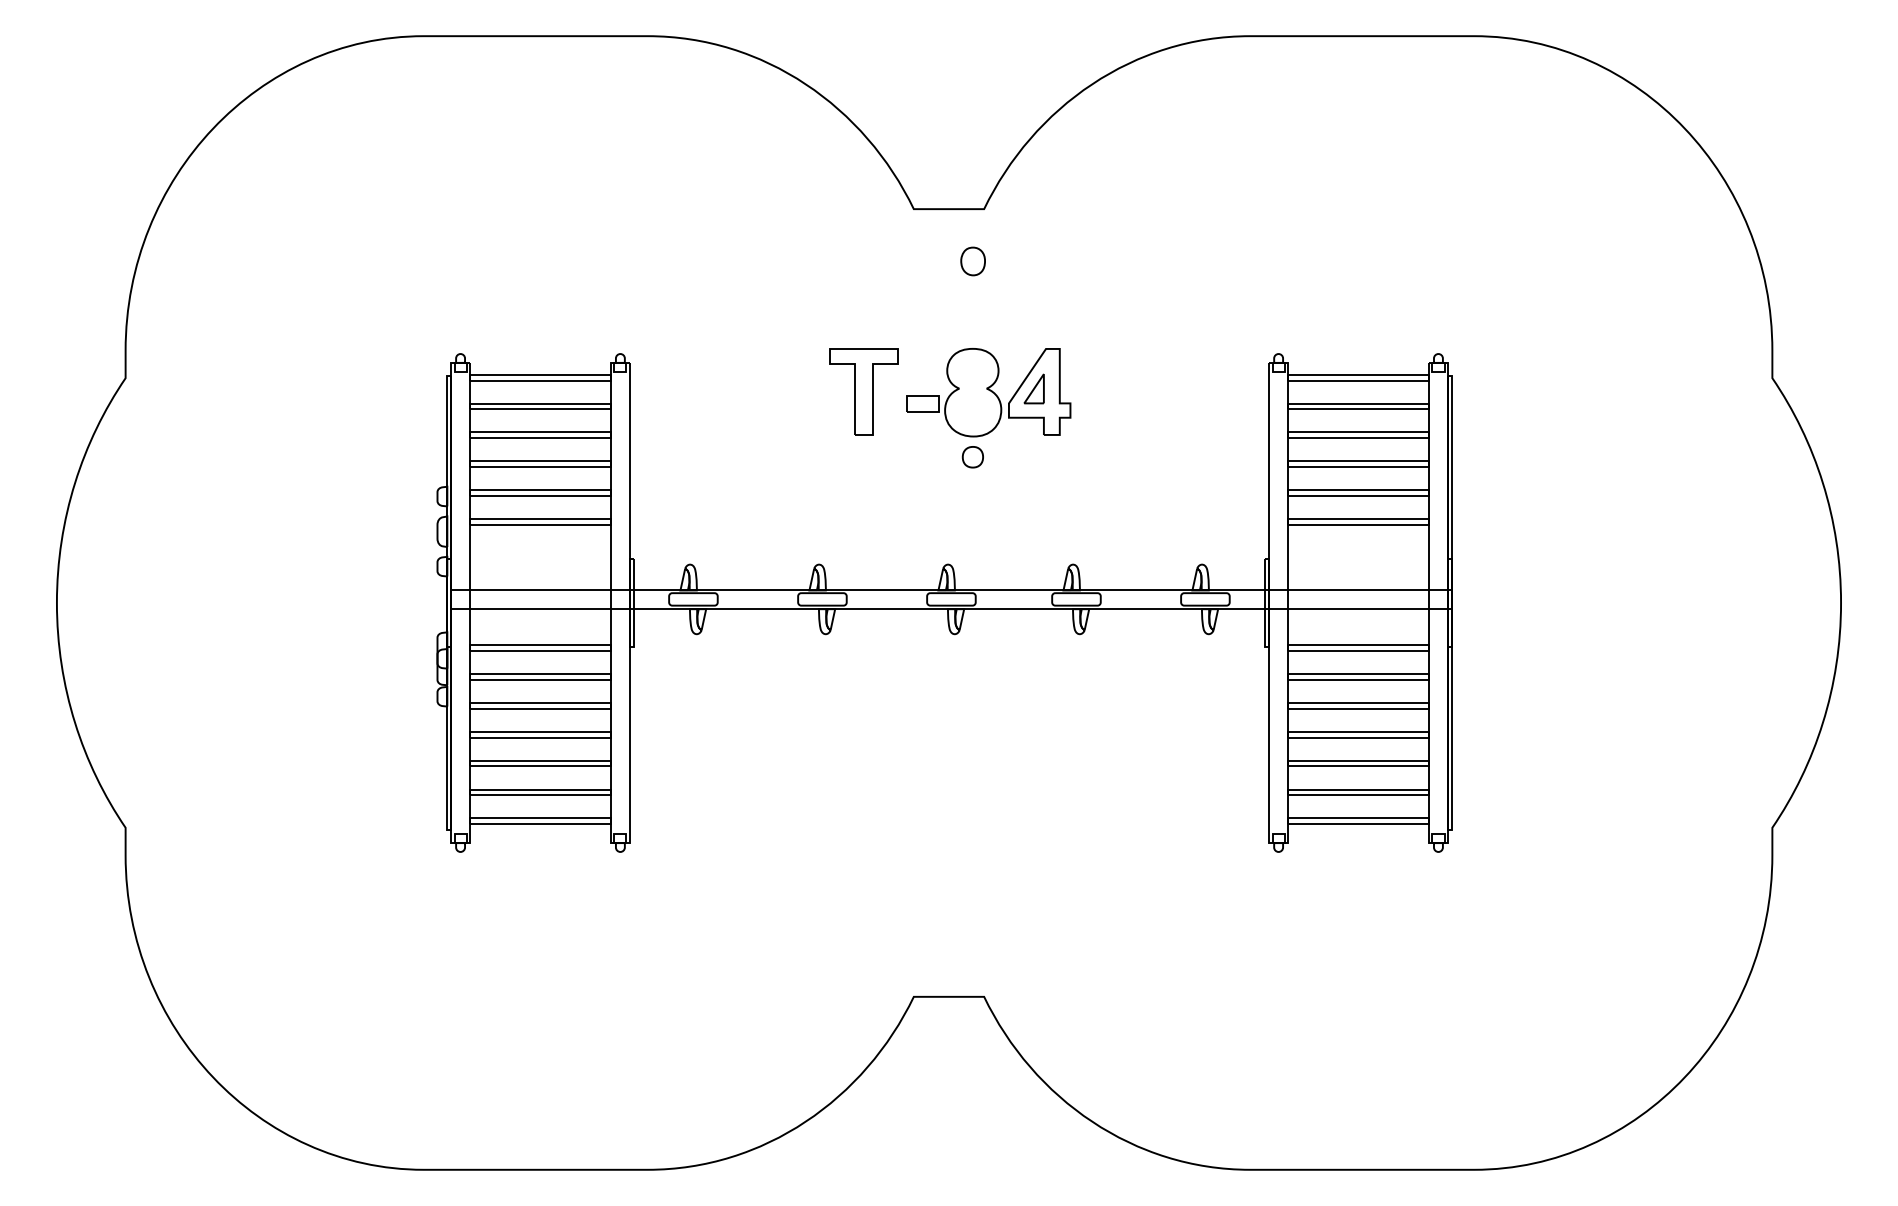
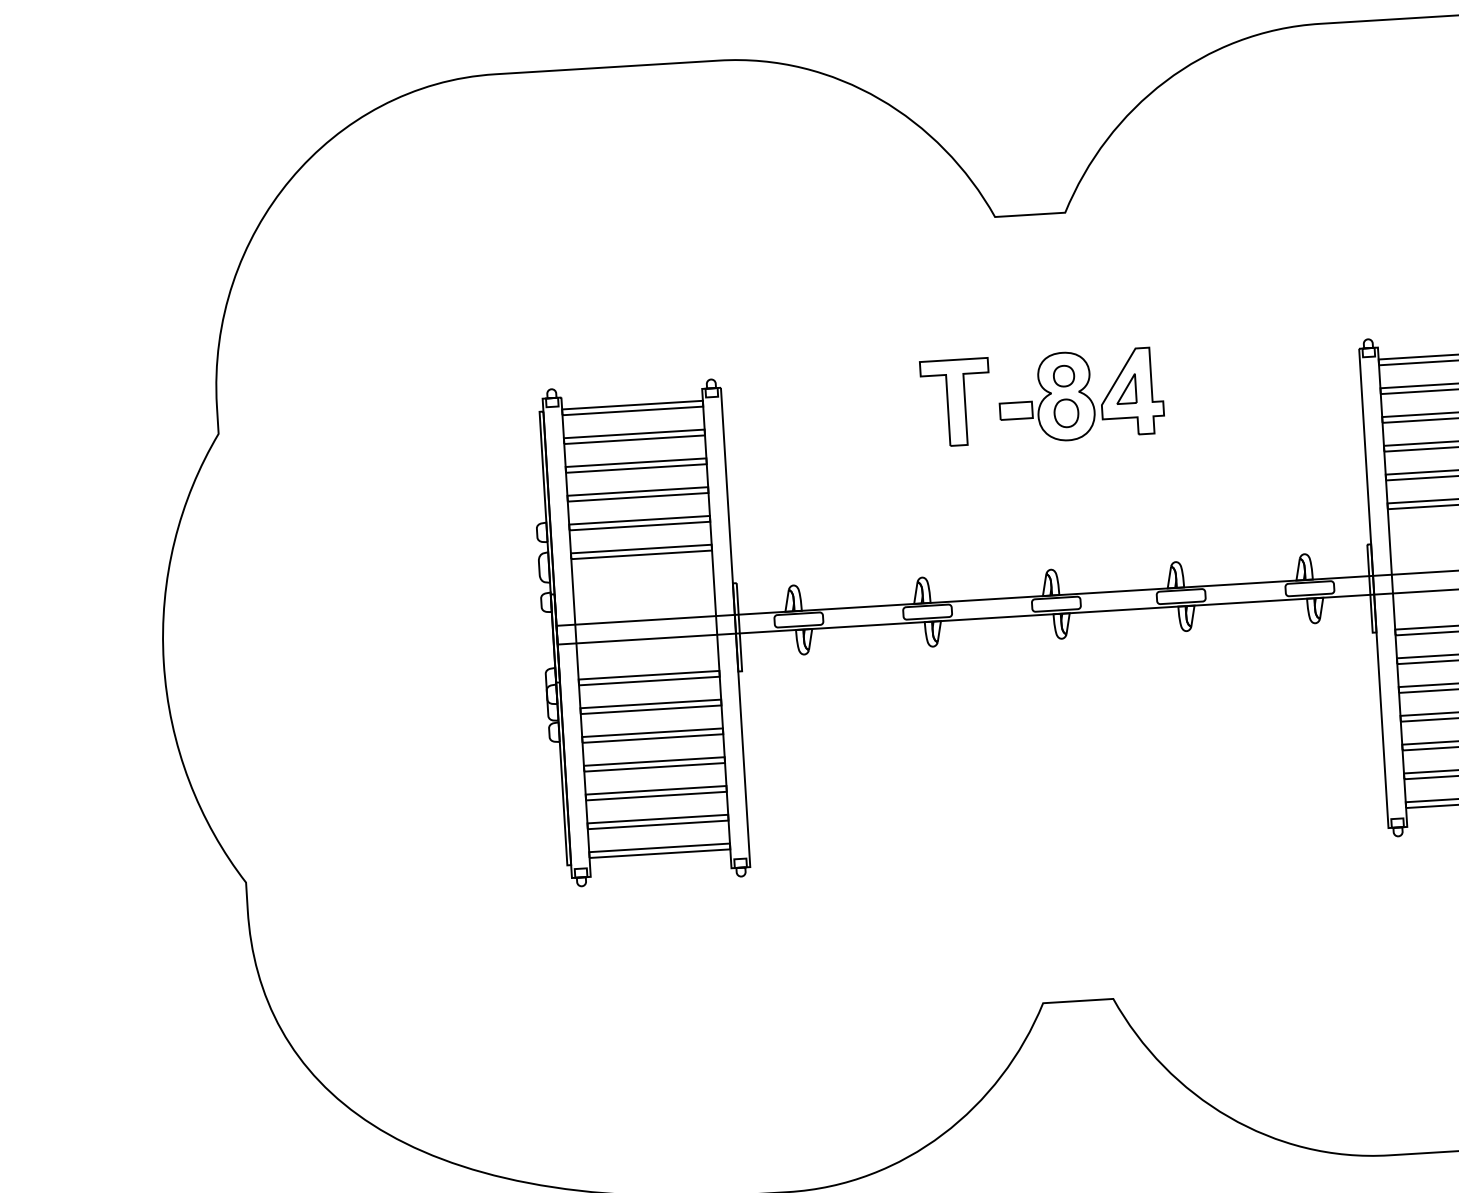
part: (972, 261) -> (1065, 413), moved
part: (972, 457) -> (1063, 376), moved

